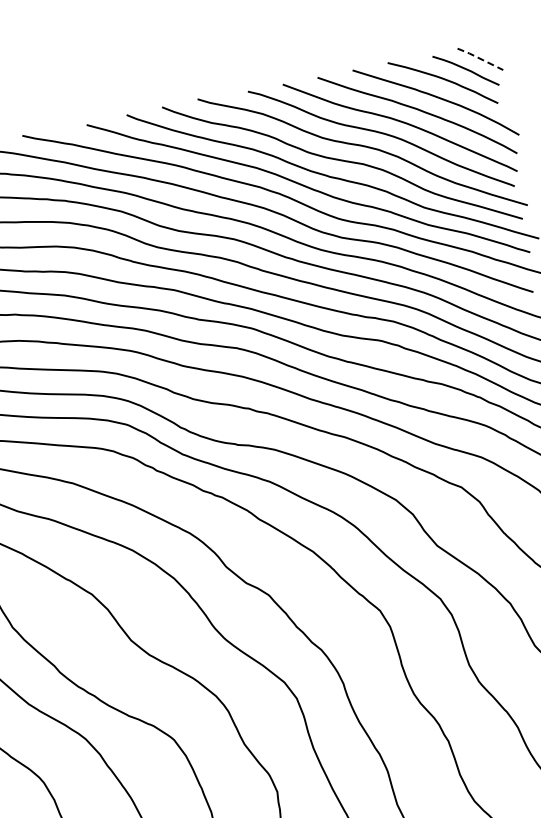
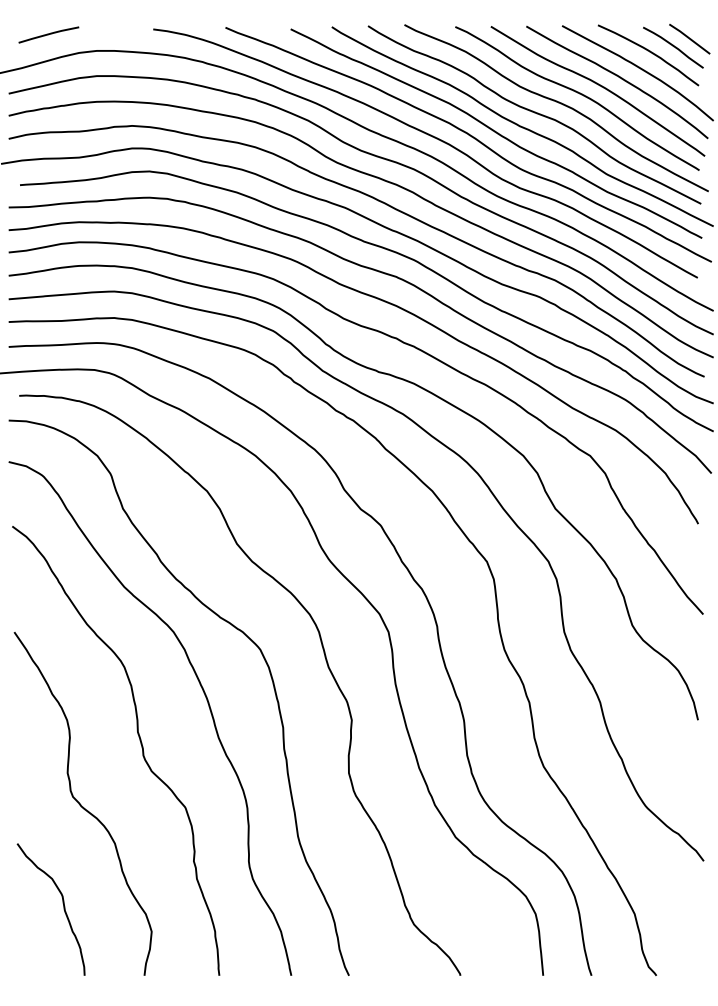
line: (480, 58) -> (689, 38), dashed -> solid

